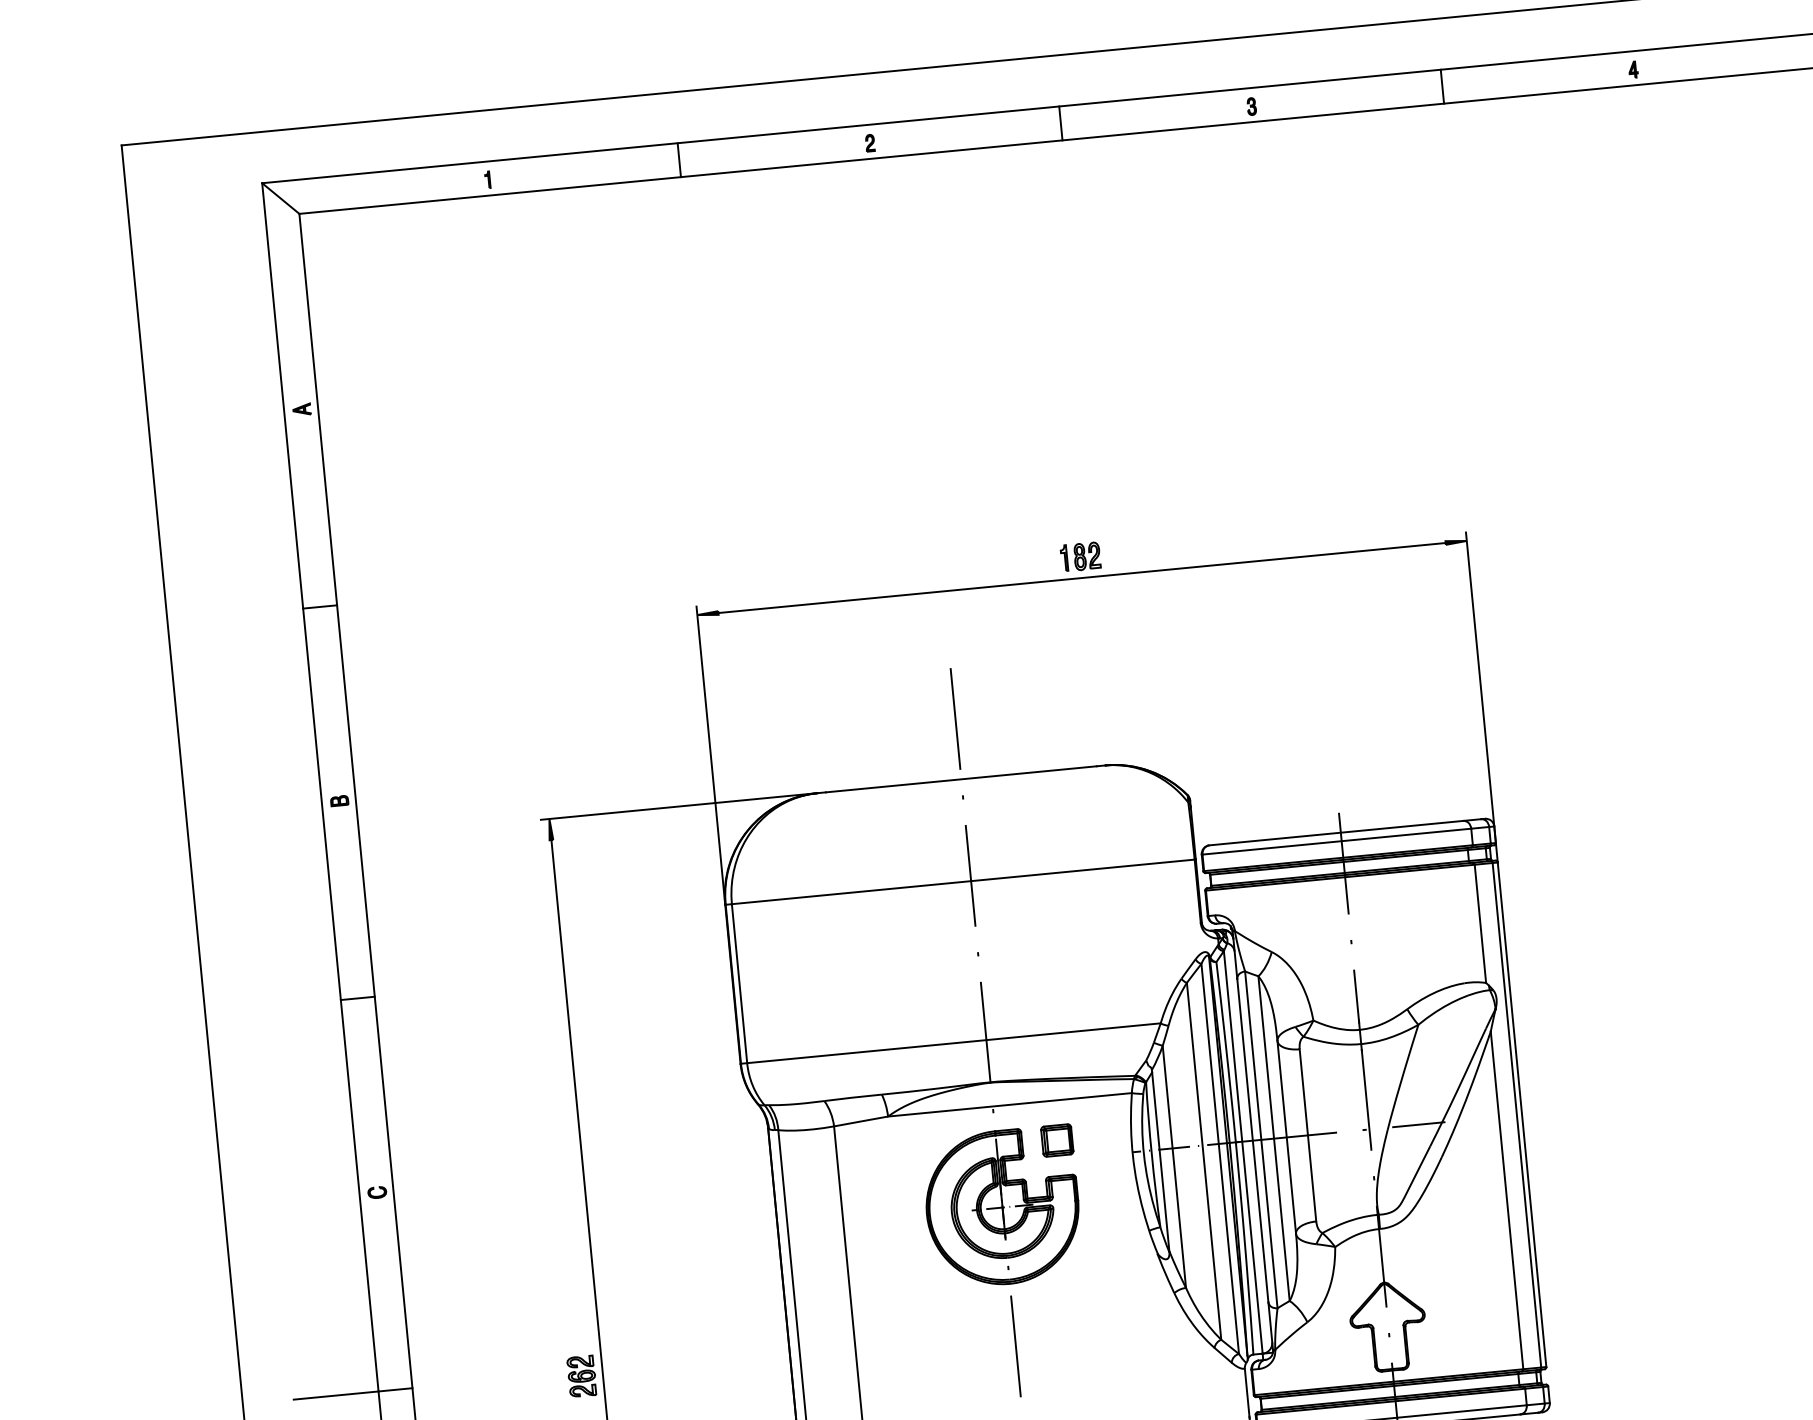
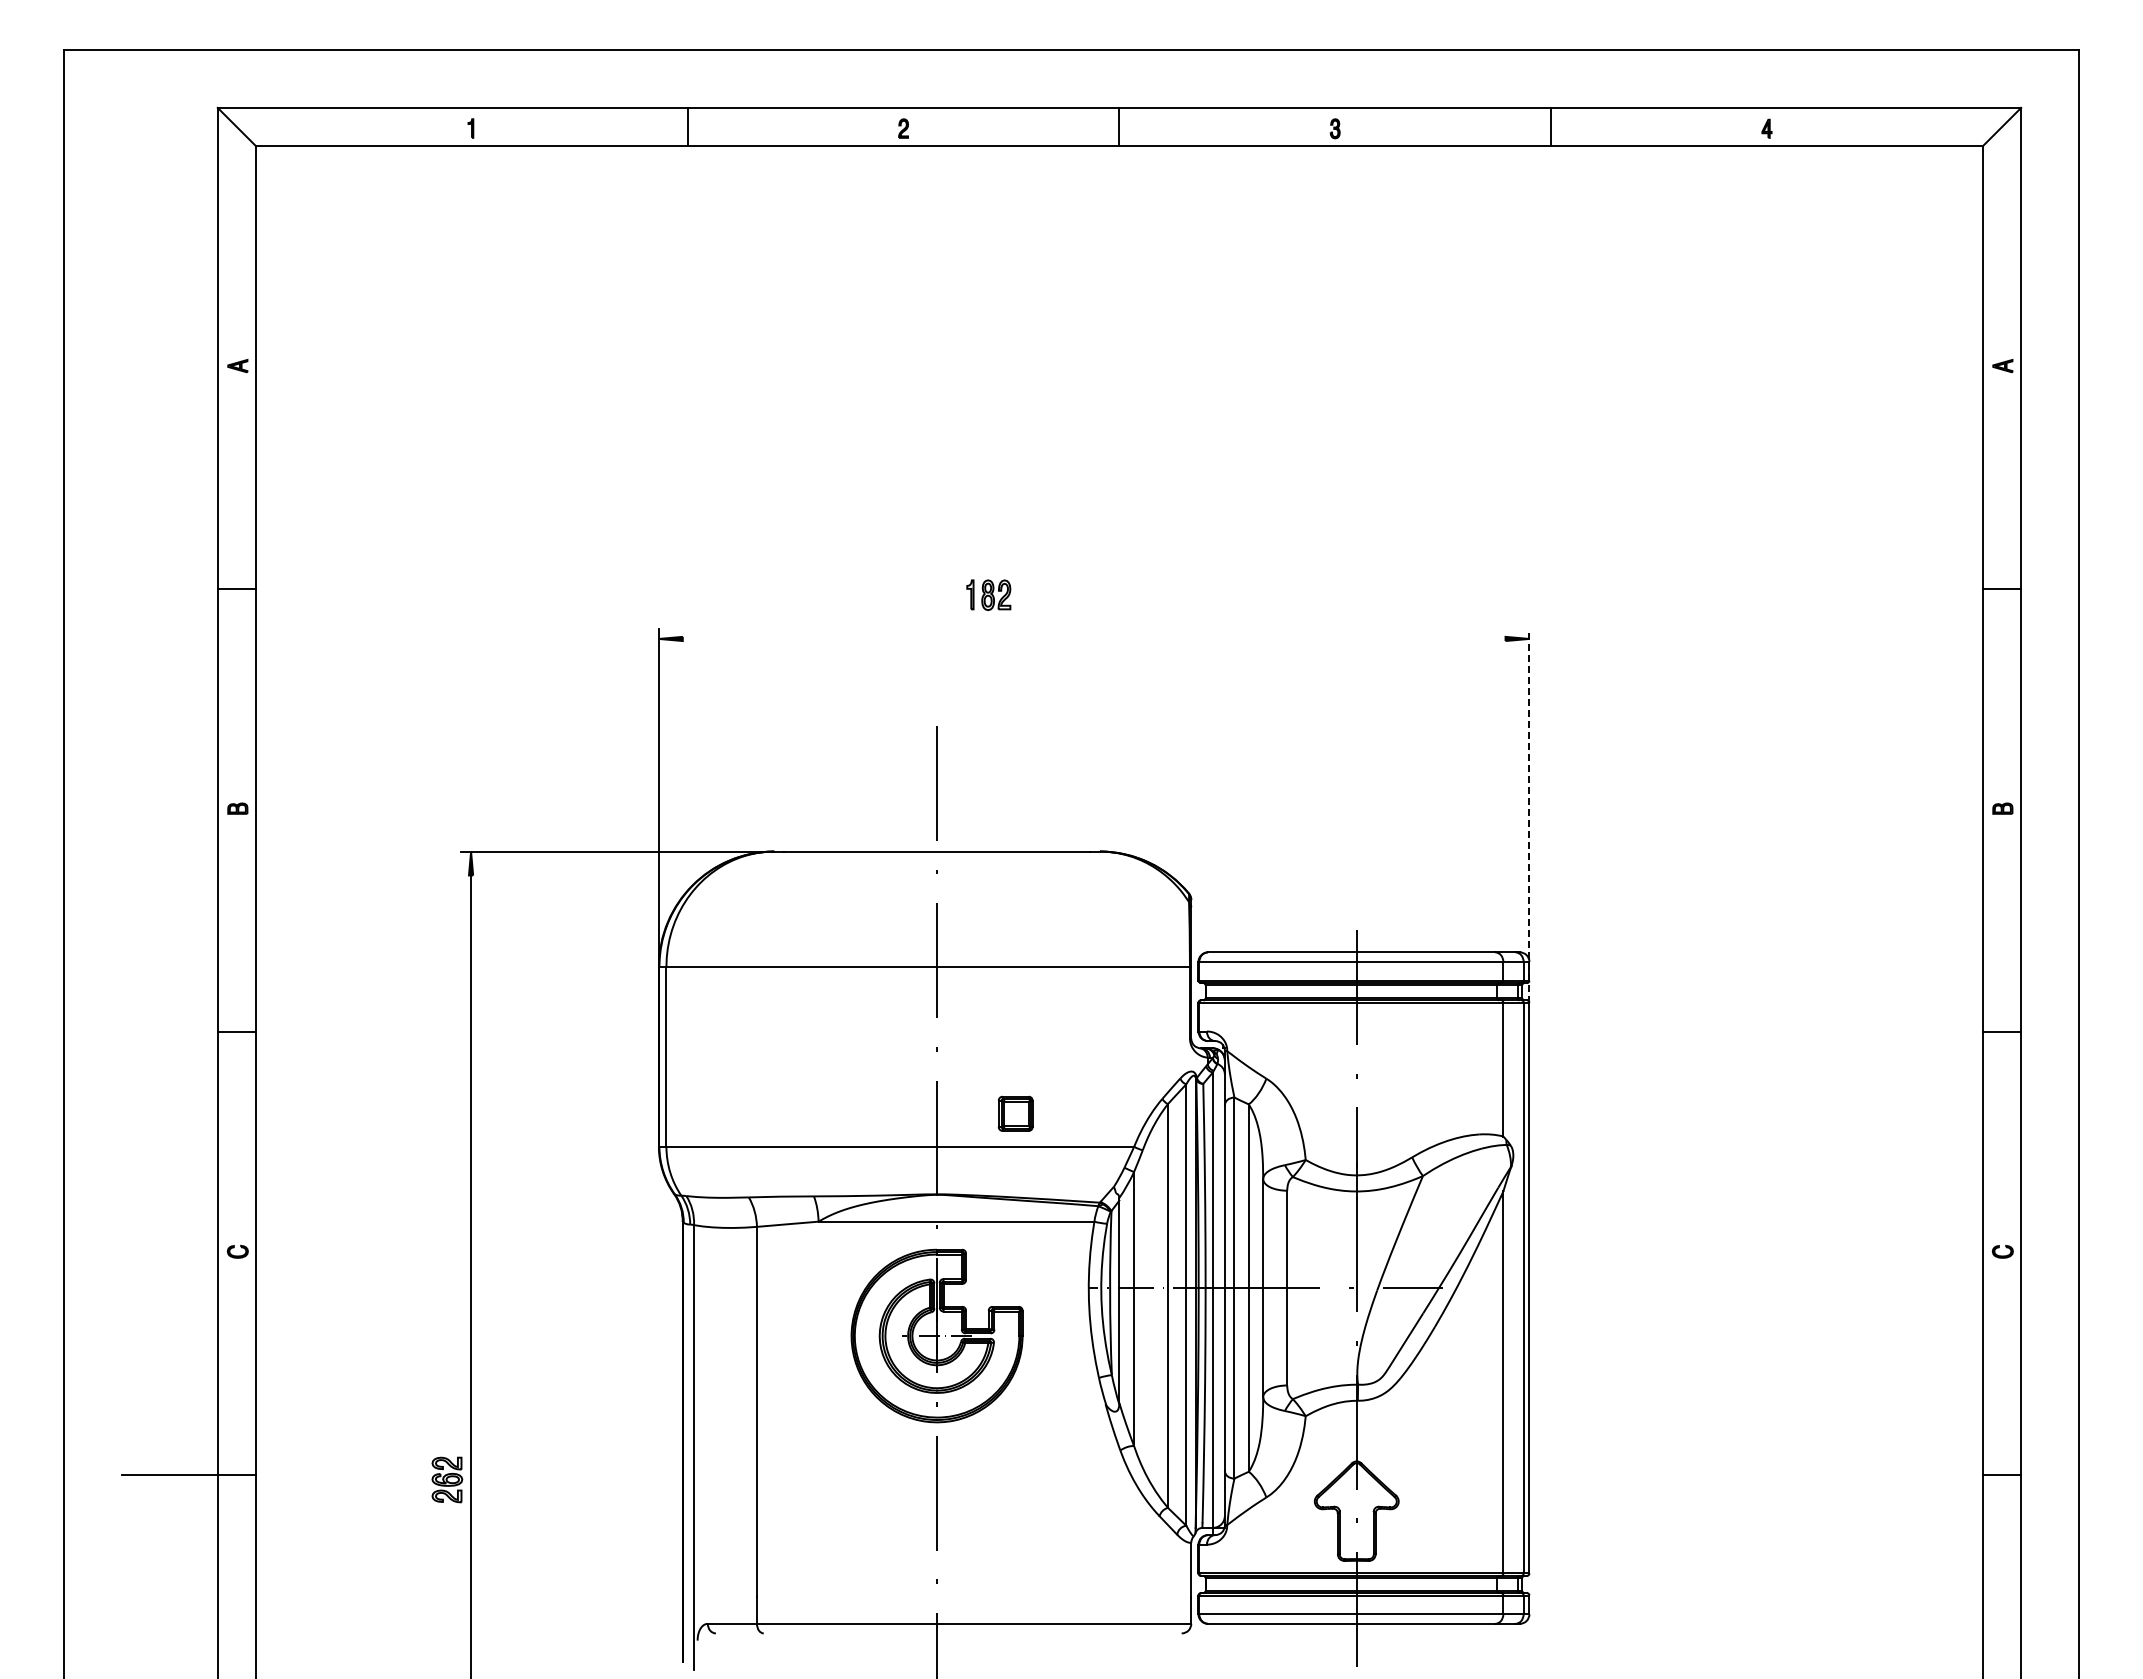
part: (1080, 556) -> (988, 594), moved
line: (1081, 577) -> (1093, 638), removed
line: (1481, 697) -> (1529, 816), solid -> dashed
part: (1057, 1140) -> (1015, 1113), moved

